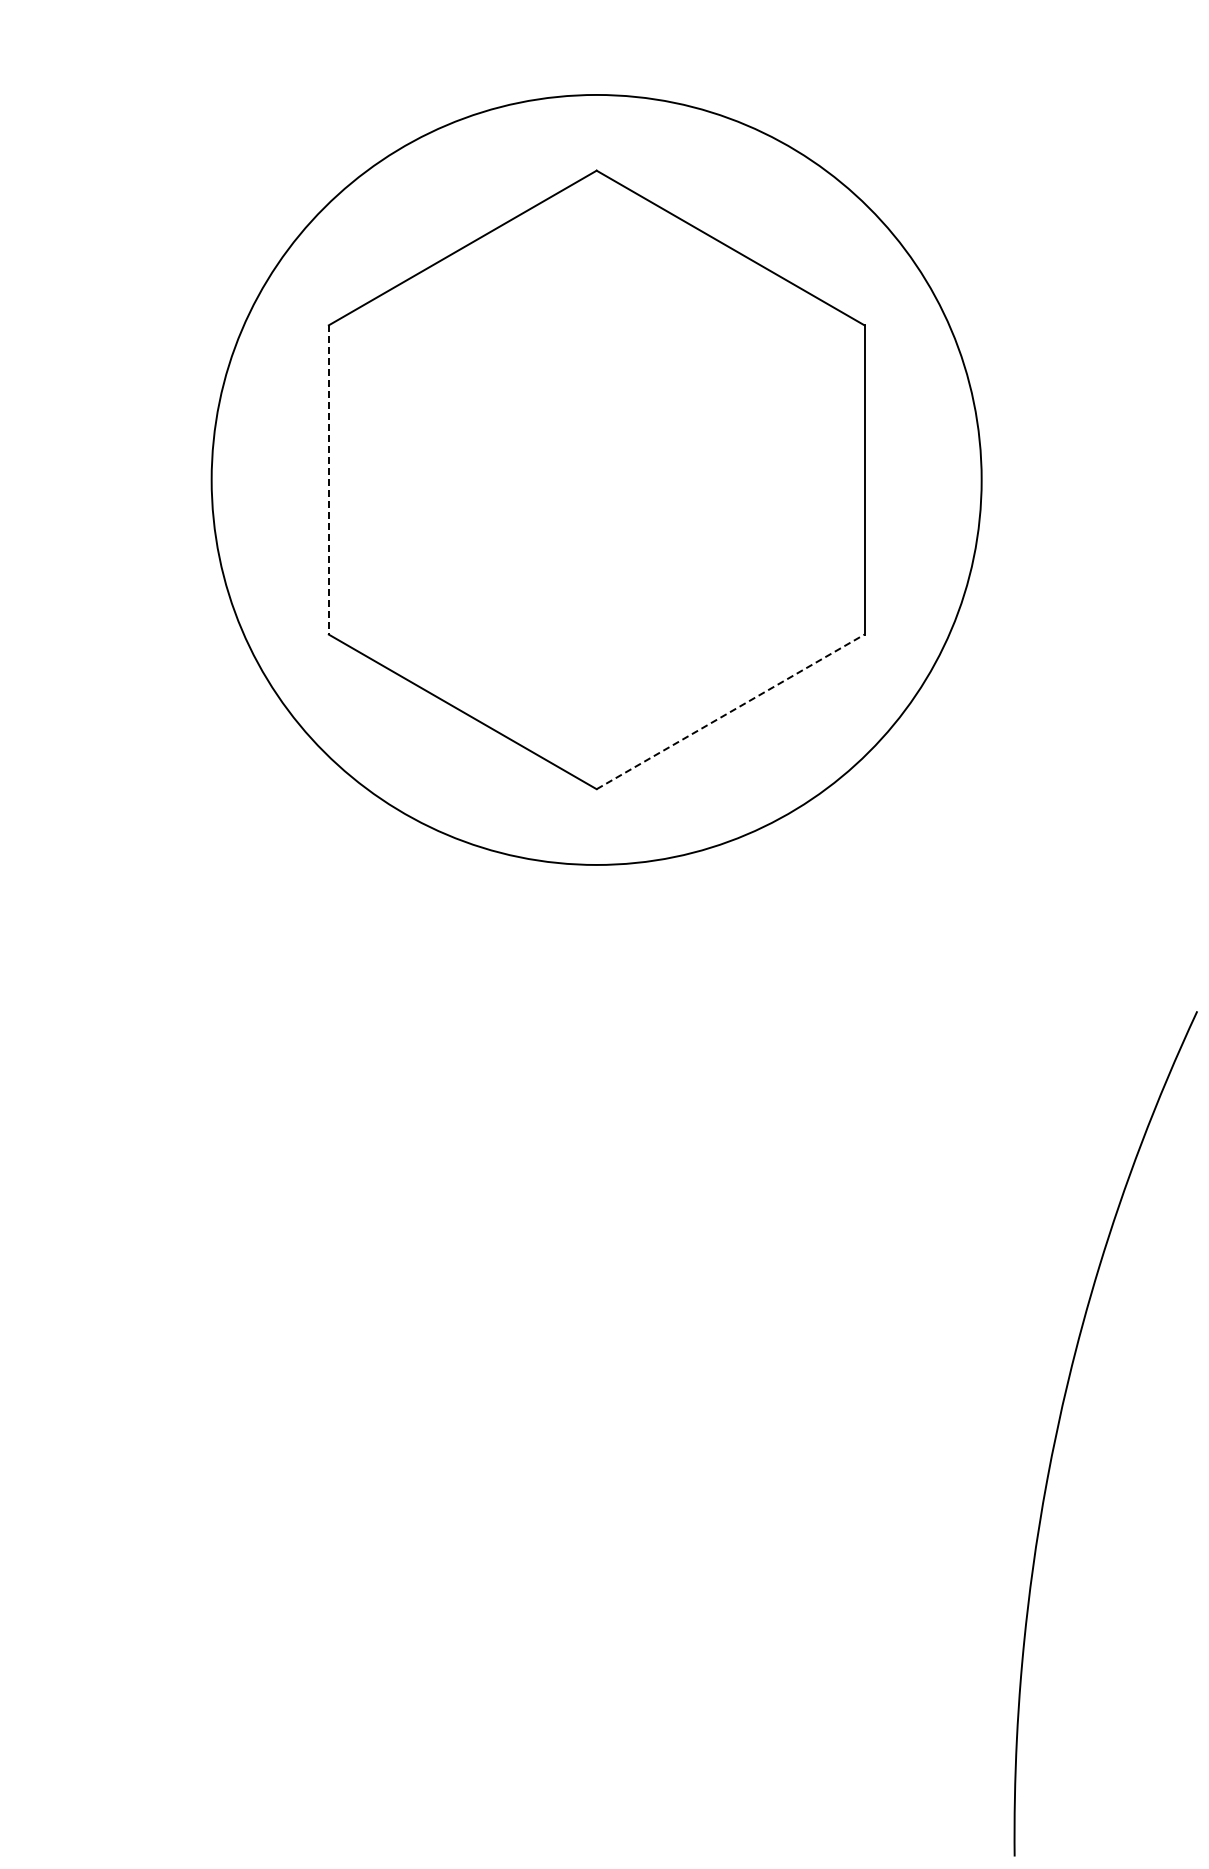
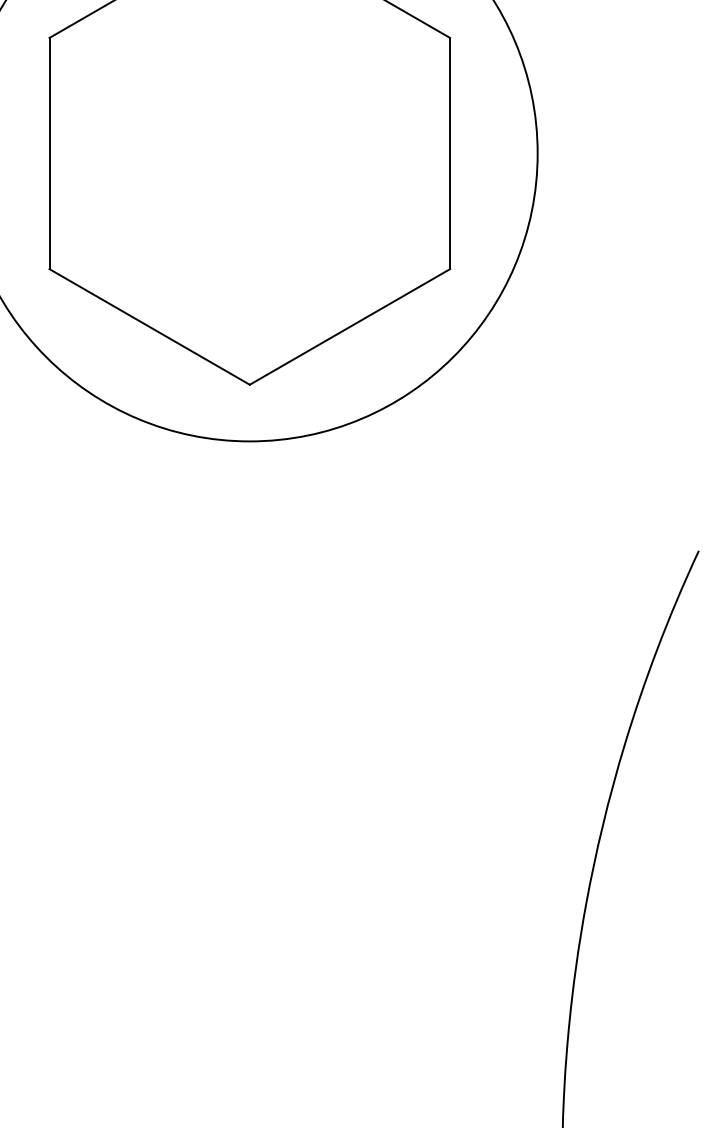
line: (328, 479) -> (49, 153), dashed -> solid
line: (730, 711) -> (349, 326), dashed -> solid

